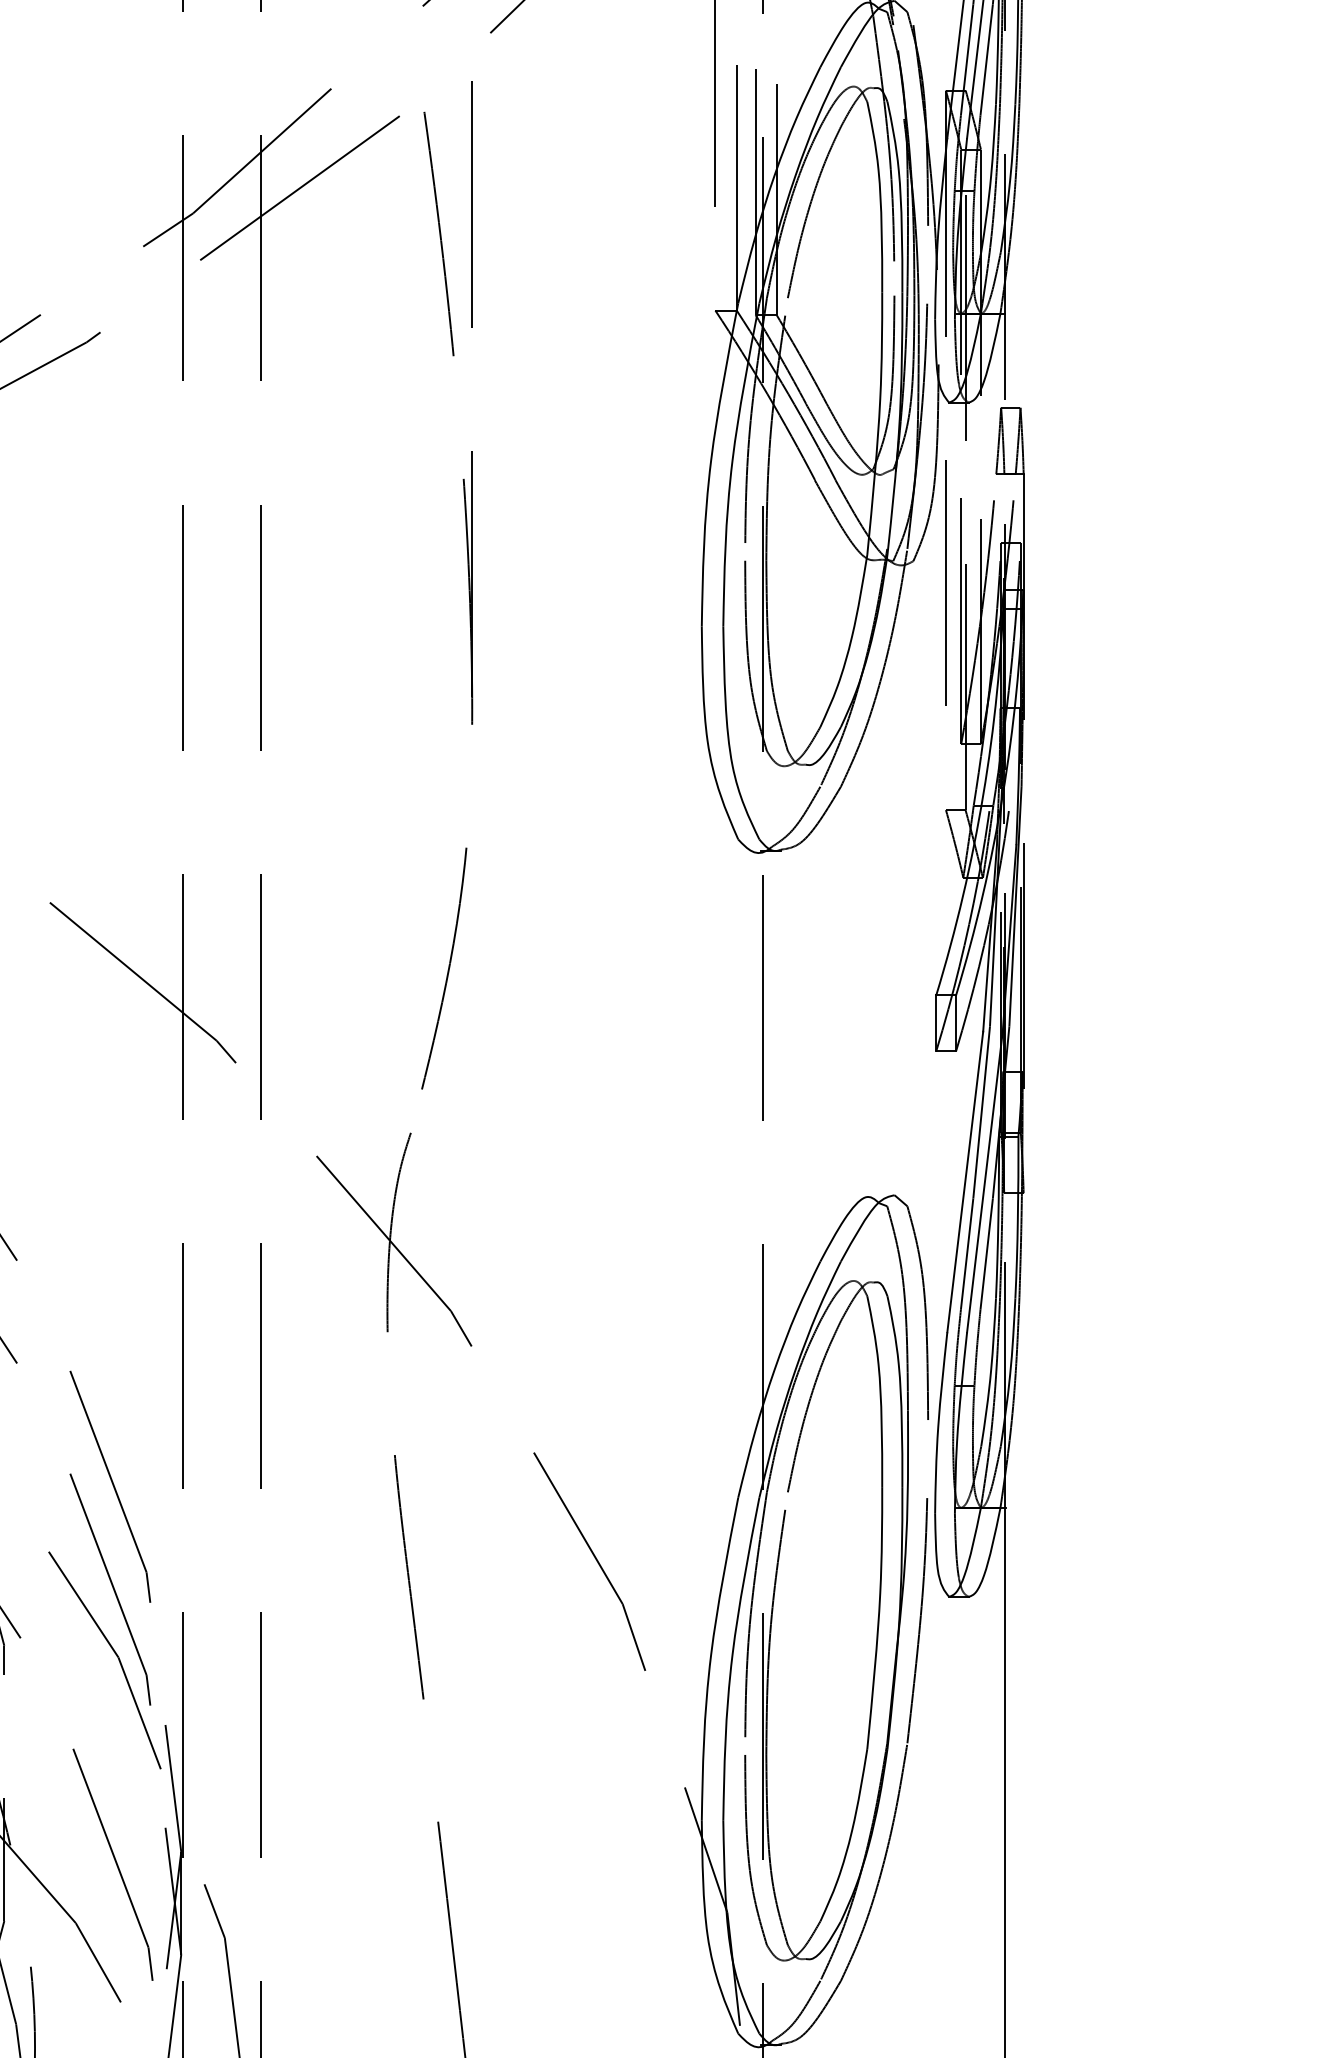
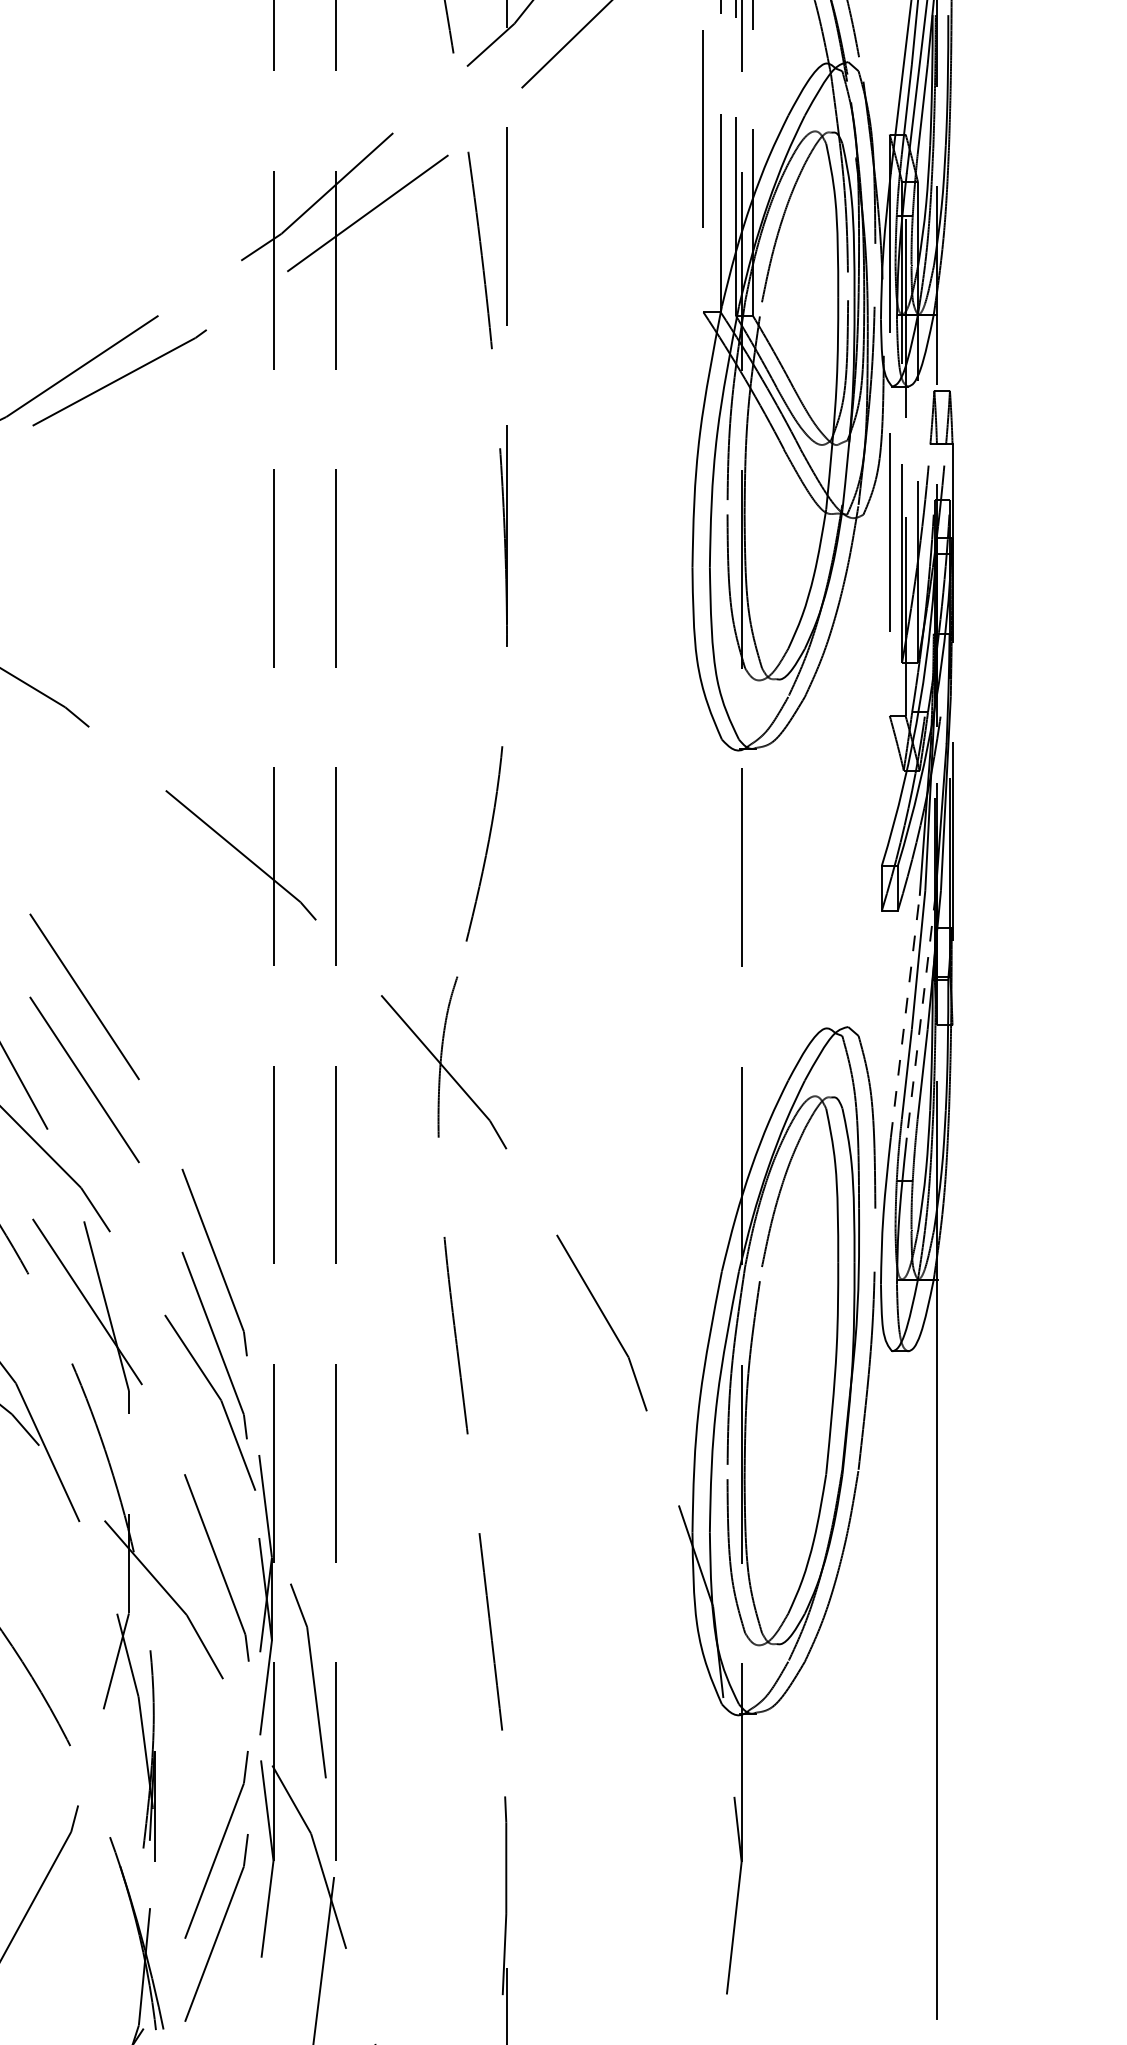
line: (965, 1180) -> (905, 1015), solid -> dashed
line: (985, 1182) -> (921, 1016), solid -> dashed

